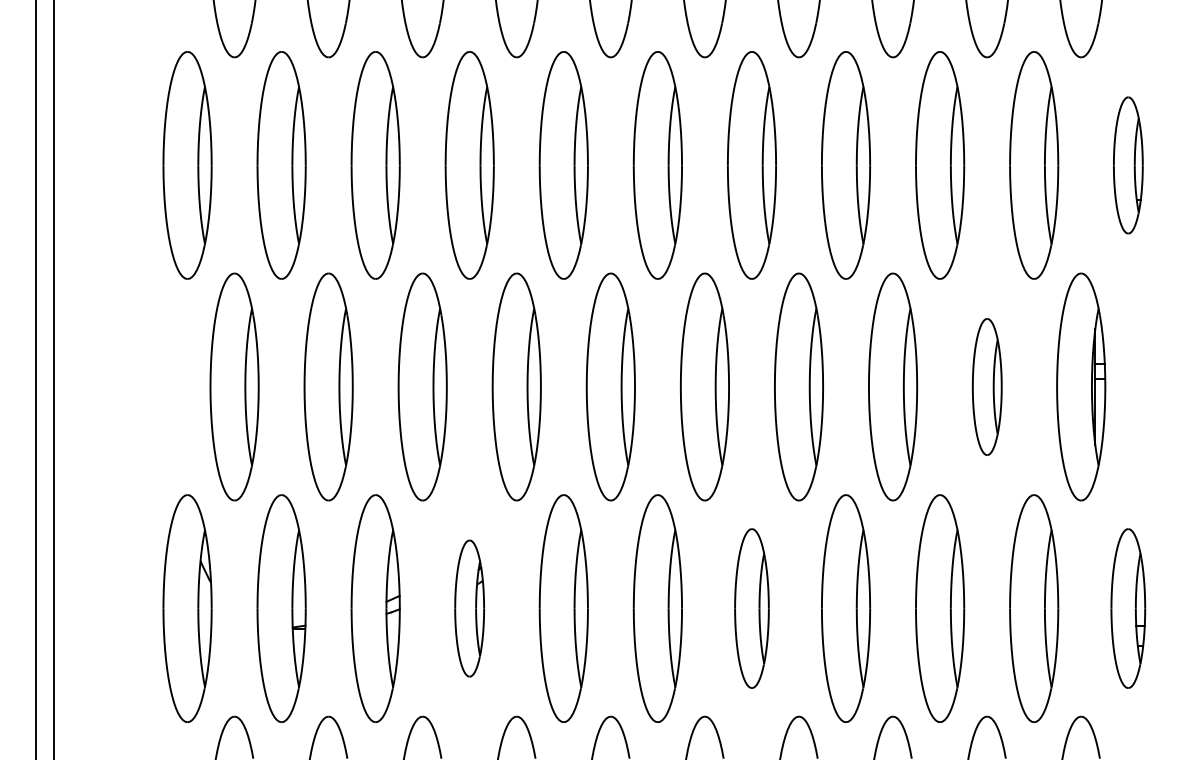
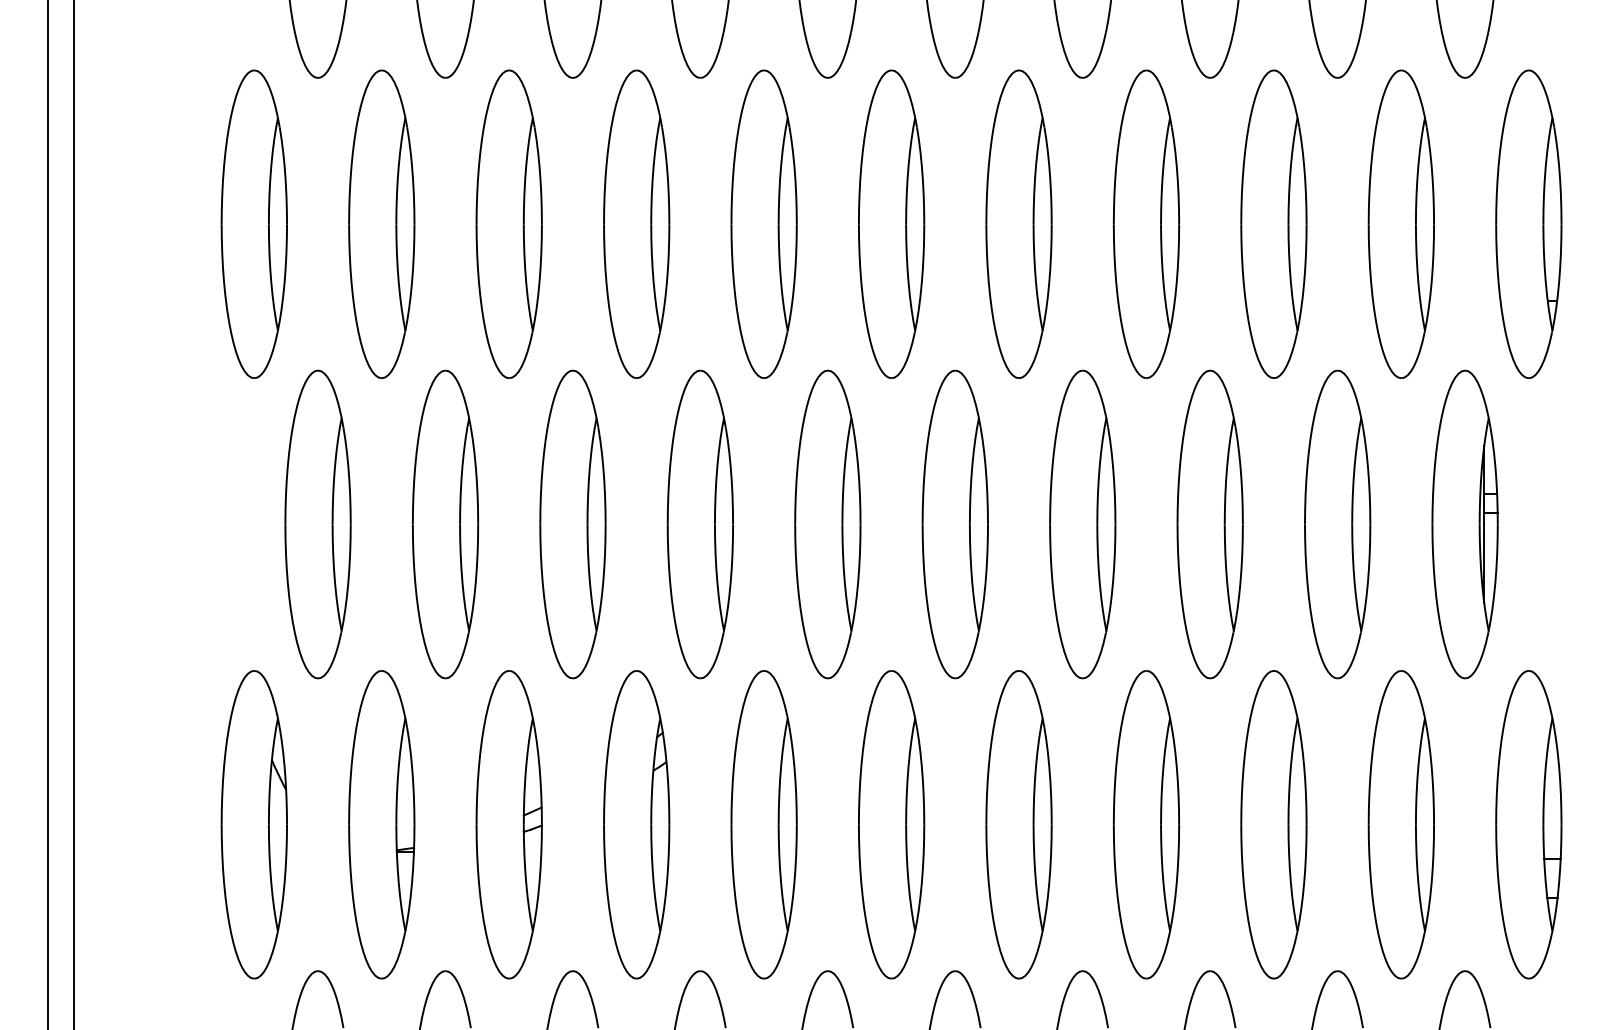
part: (1128, 165) -> (1529, 224), size x1.67
part: (987, 386) -> (1338, 523), size x1.67
part: (469, 608) -> (636, 824), size x1.67
part: (751, 608) -> (1018, 824), size x1.43
part: (1128, 608) -> (1529, 824), size x1.43

